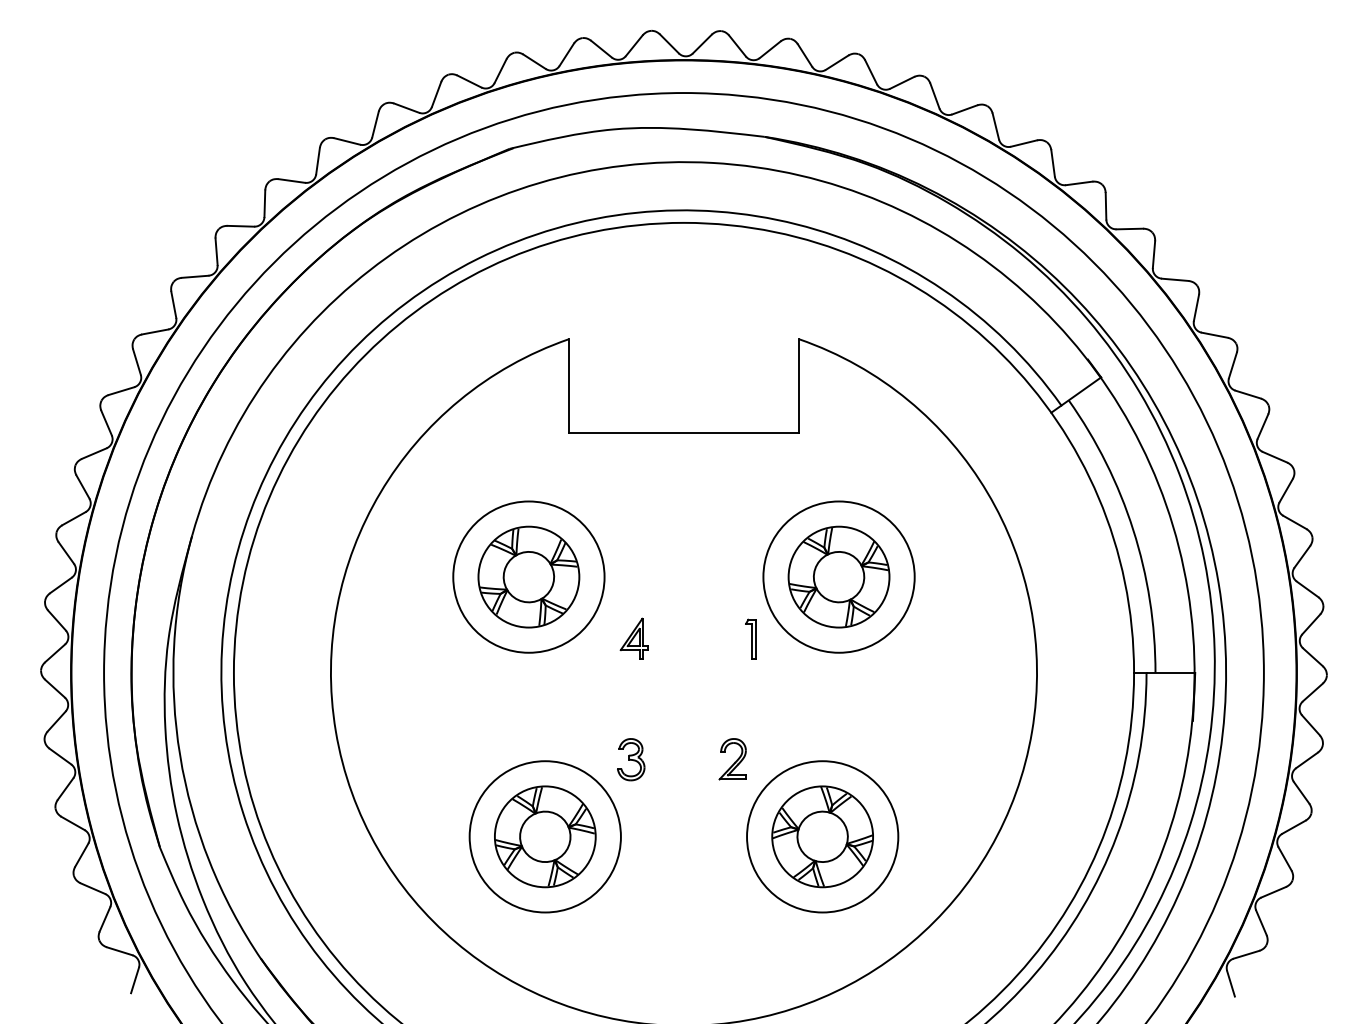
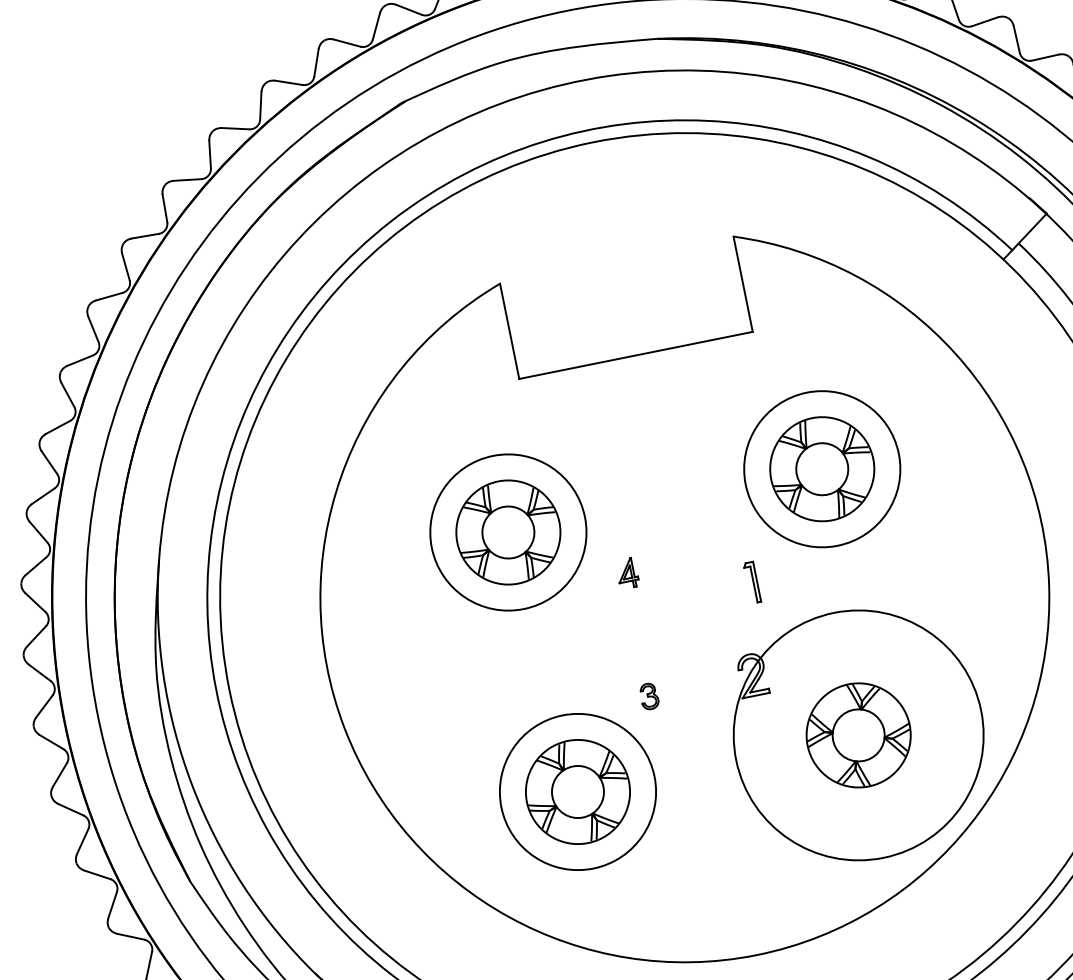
part: (633, 638) -> (626, 573), size x0.7
part: (750, 638) -> (751, 581), moved
part: (631, 759) -> (649, 696), size x0.6
circle: (822, 836) -> (858, 735), size x1.6

